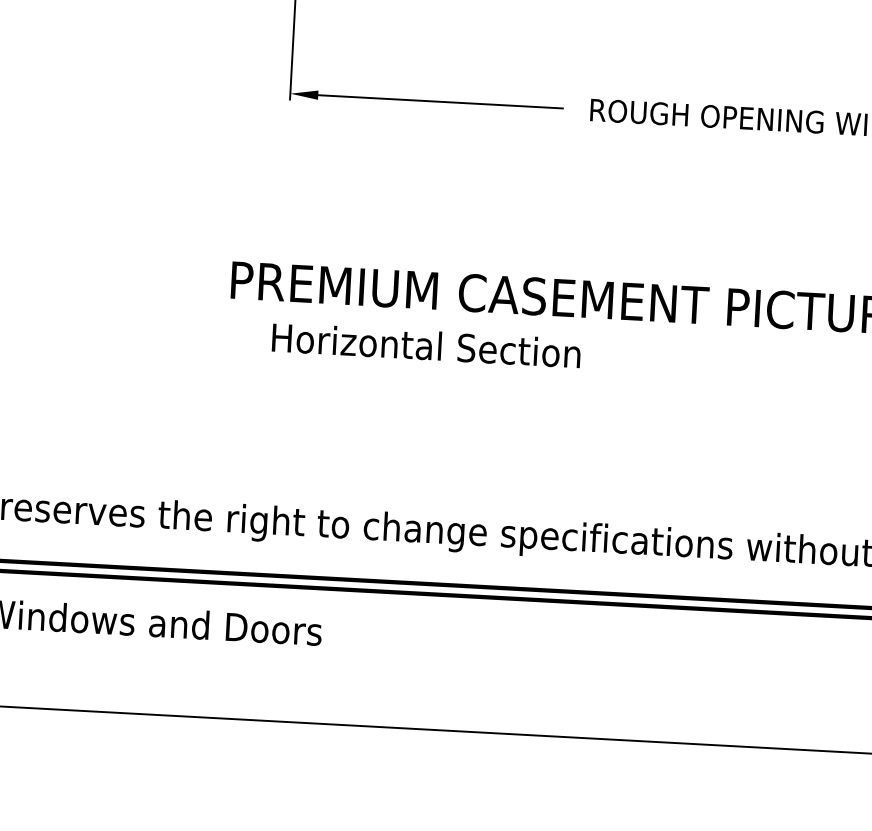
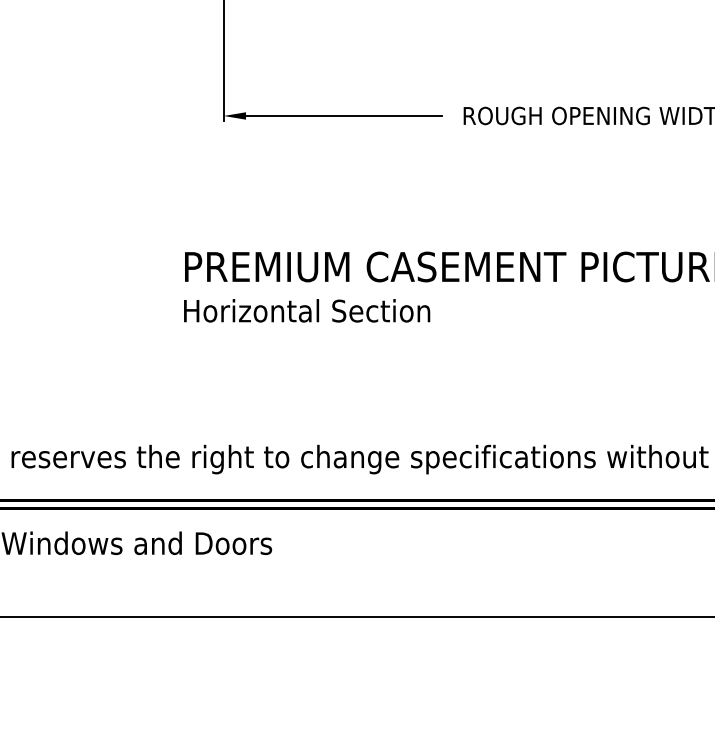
text: (426, 345) -> (307, 310), moved

